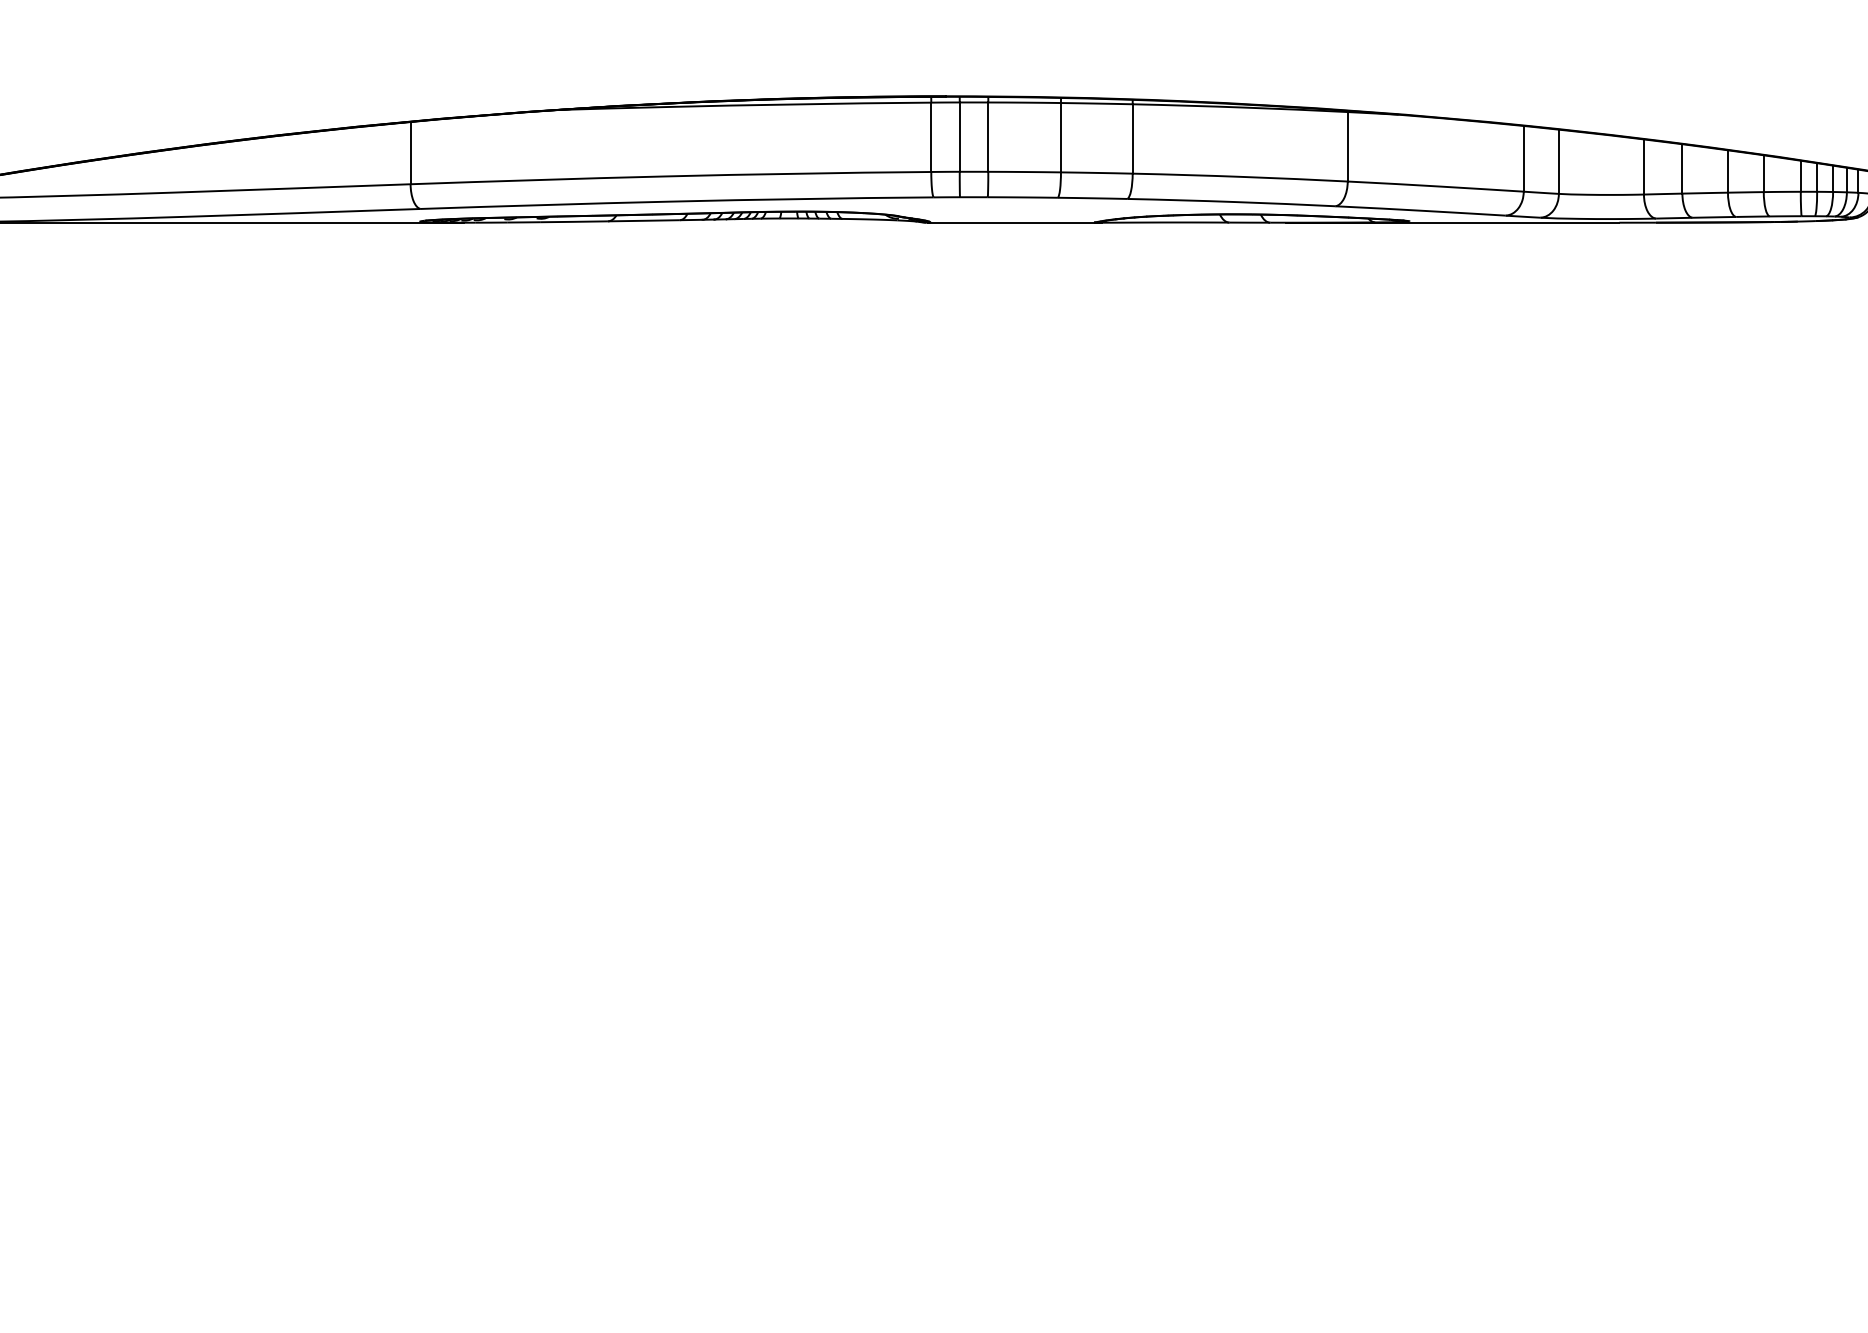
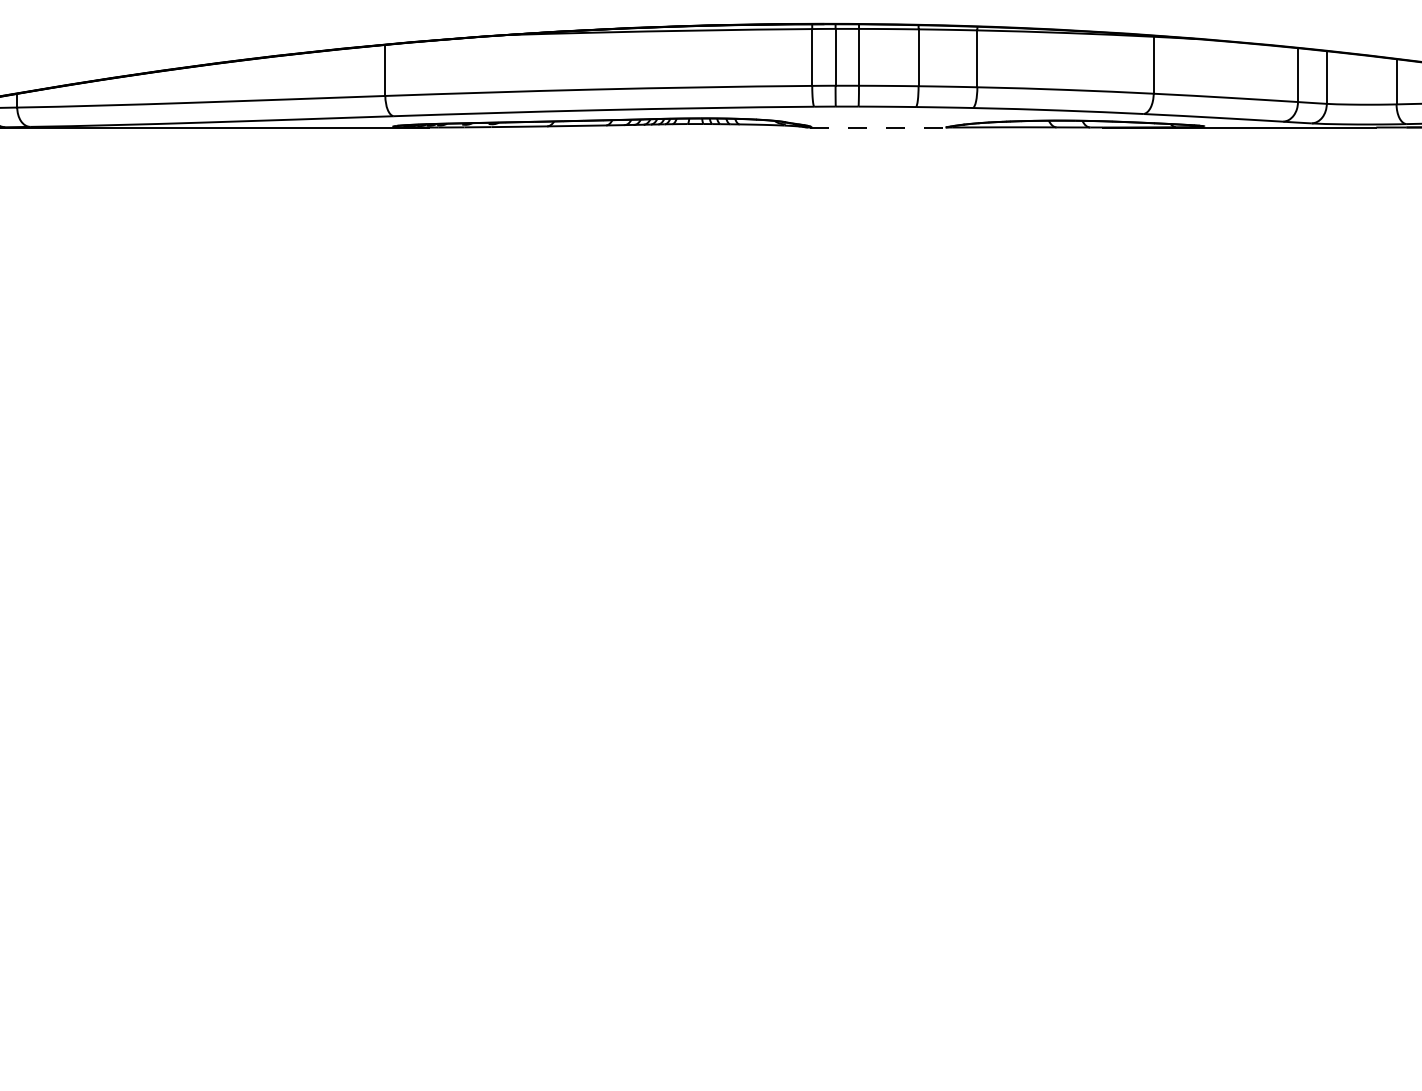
line: (1015, 222) -> (881, 127), solid -> dashed

